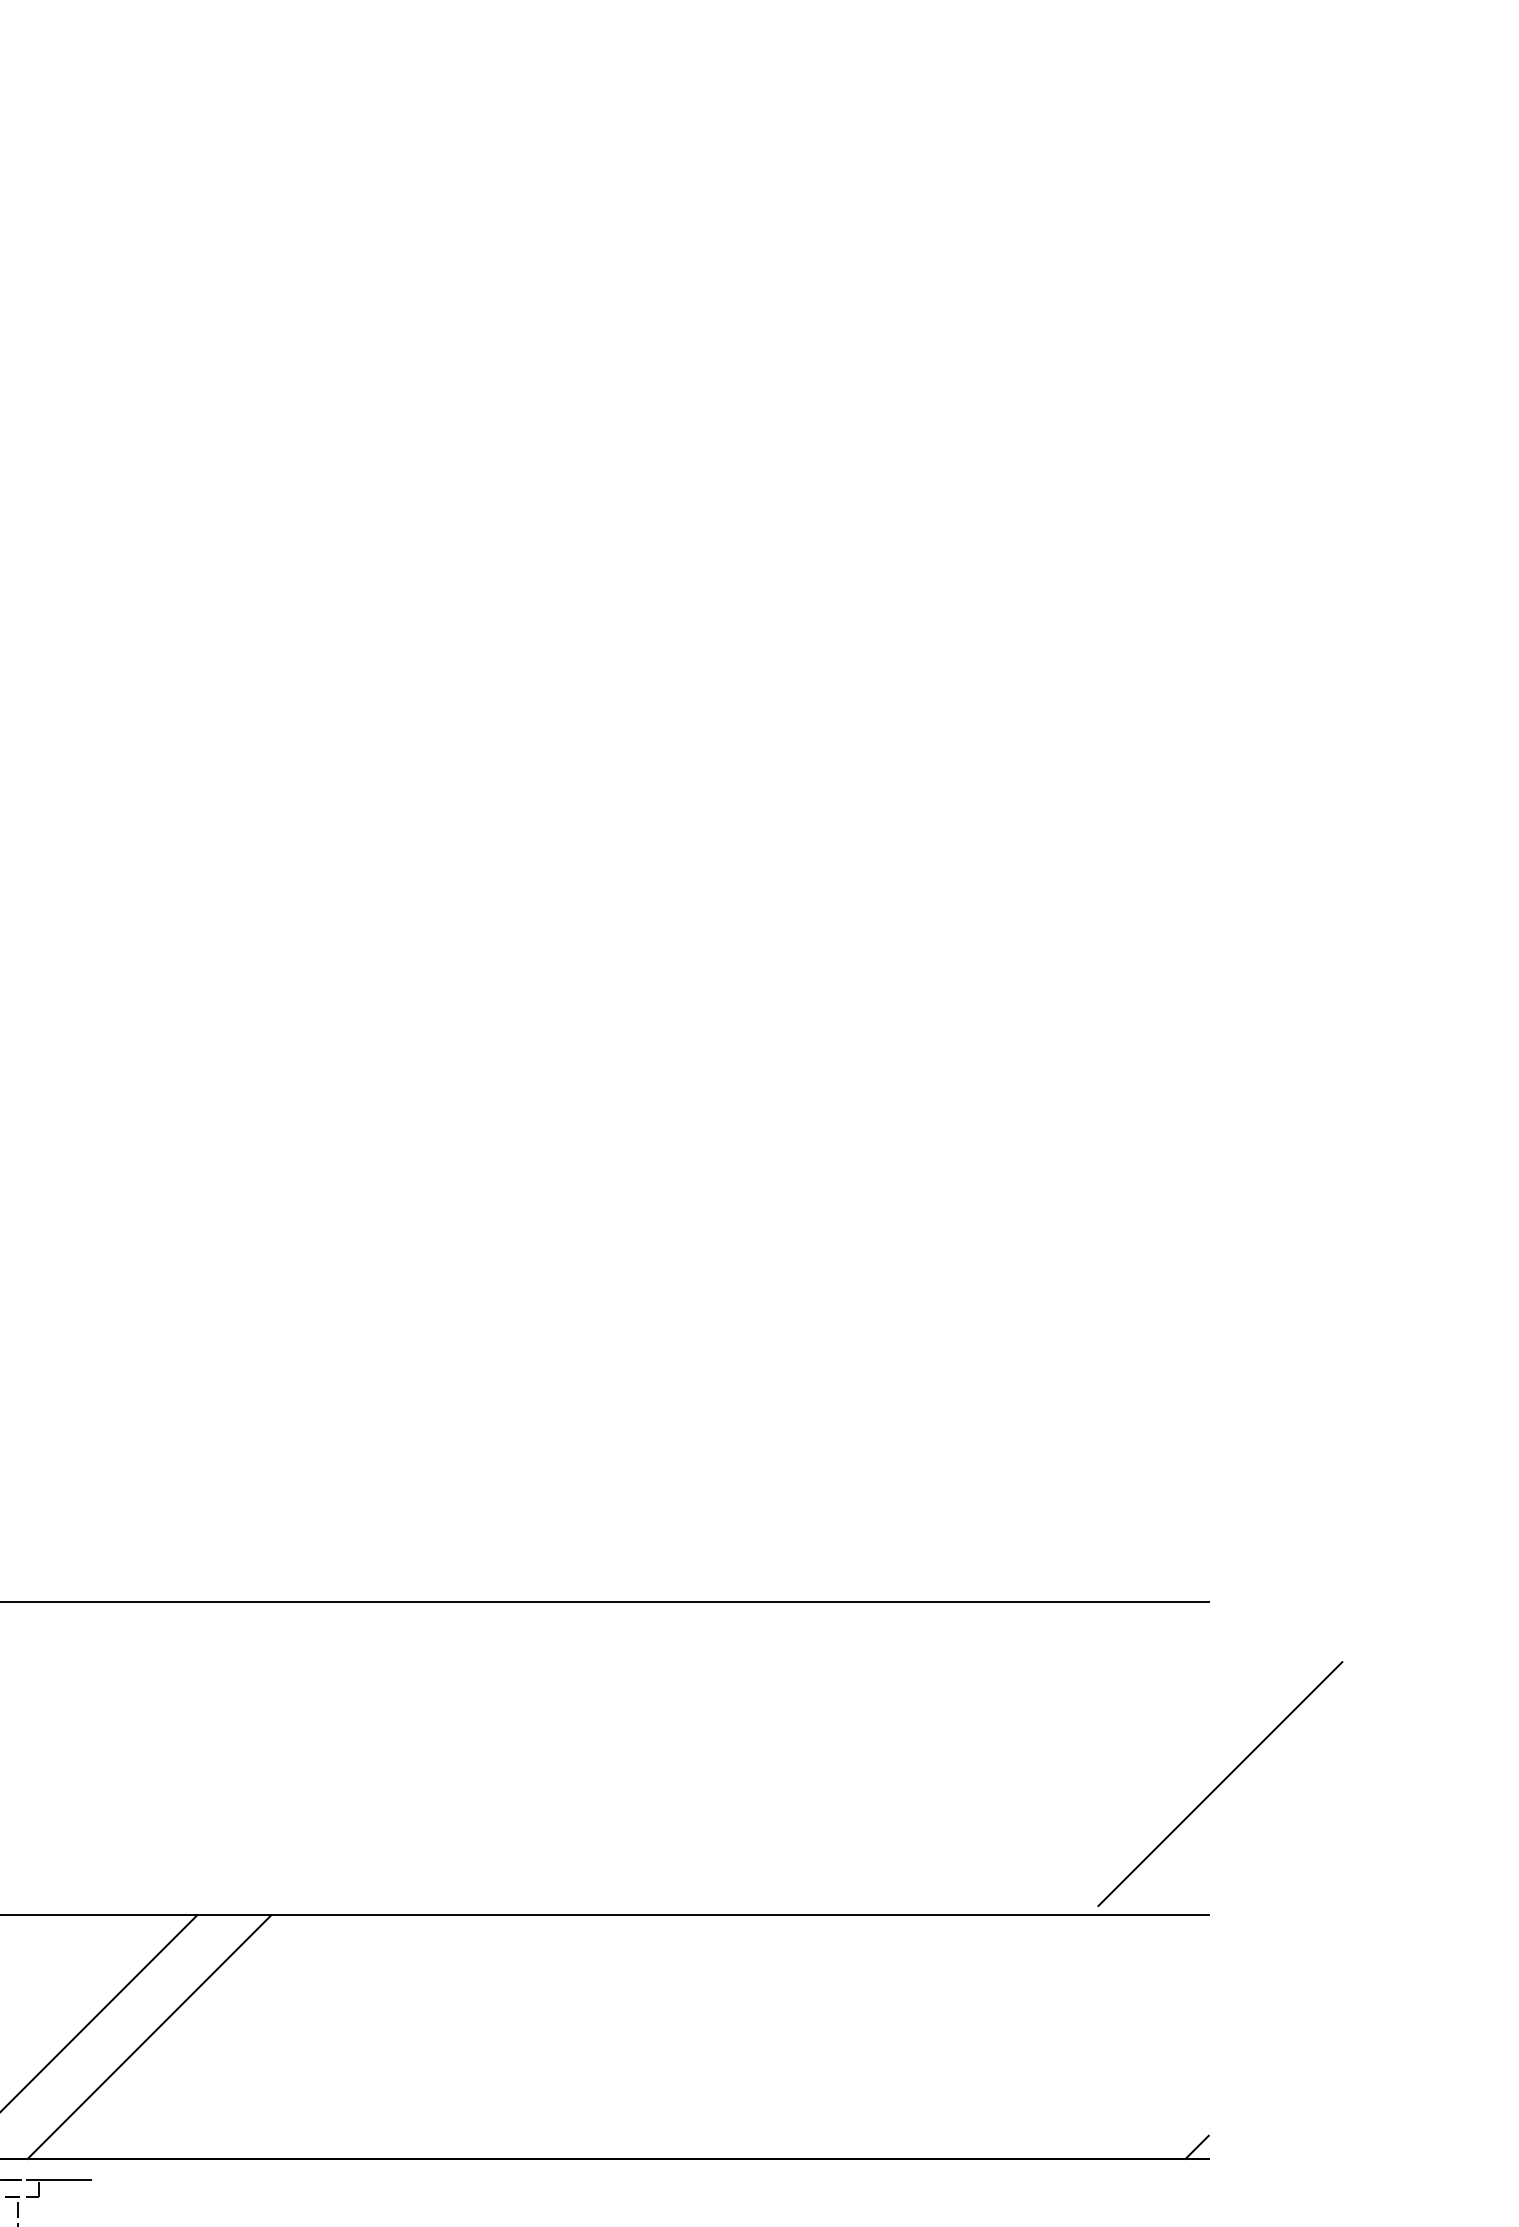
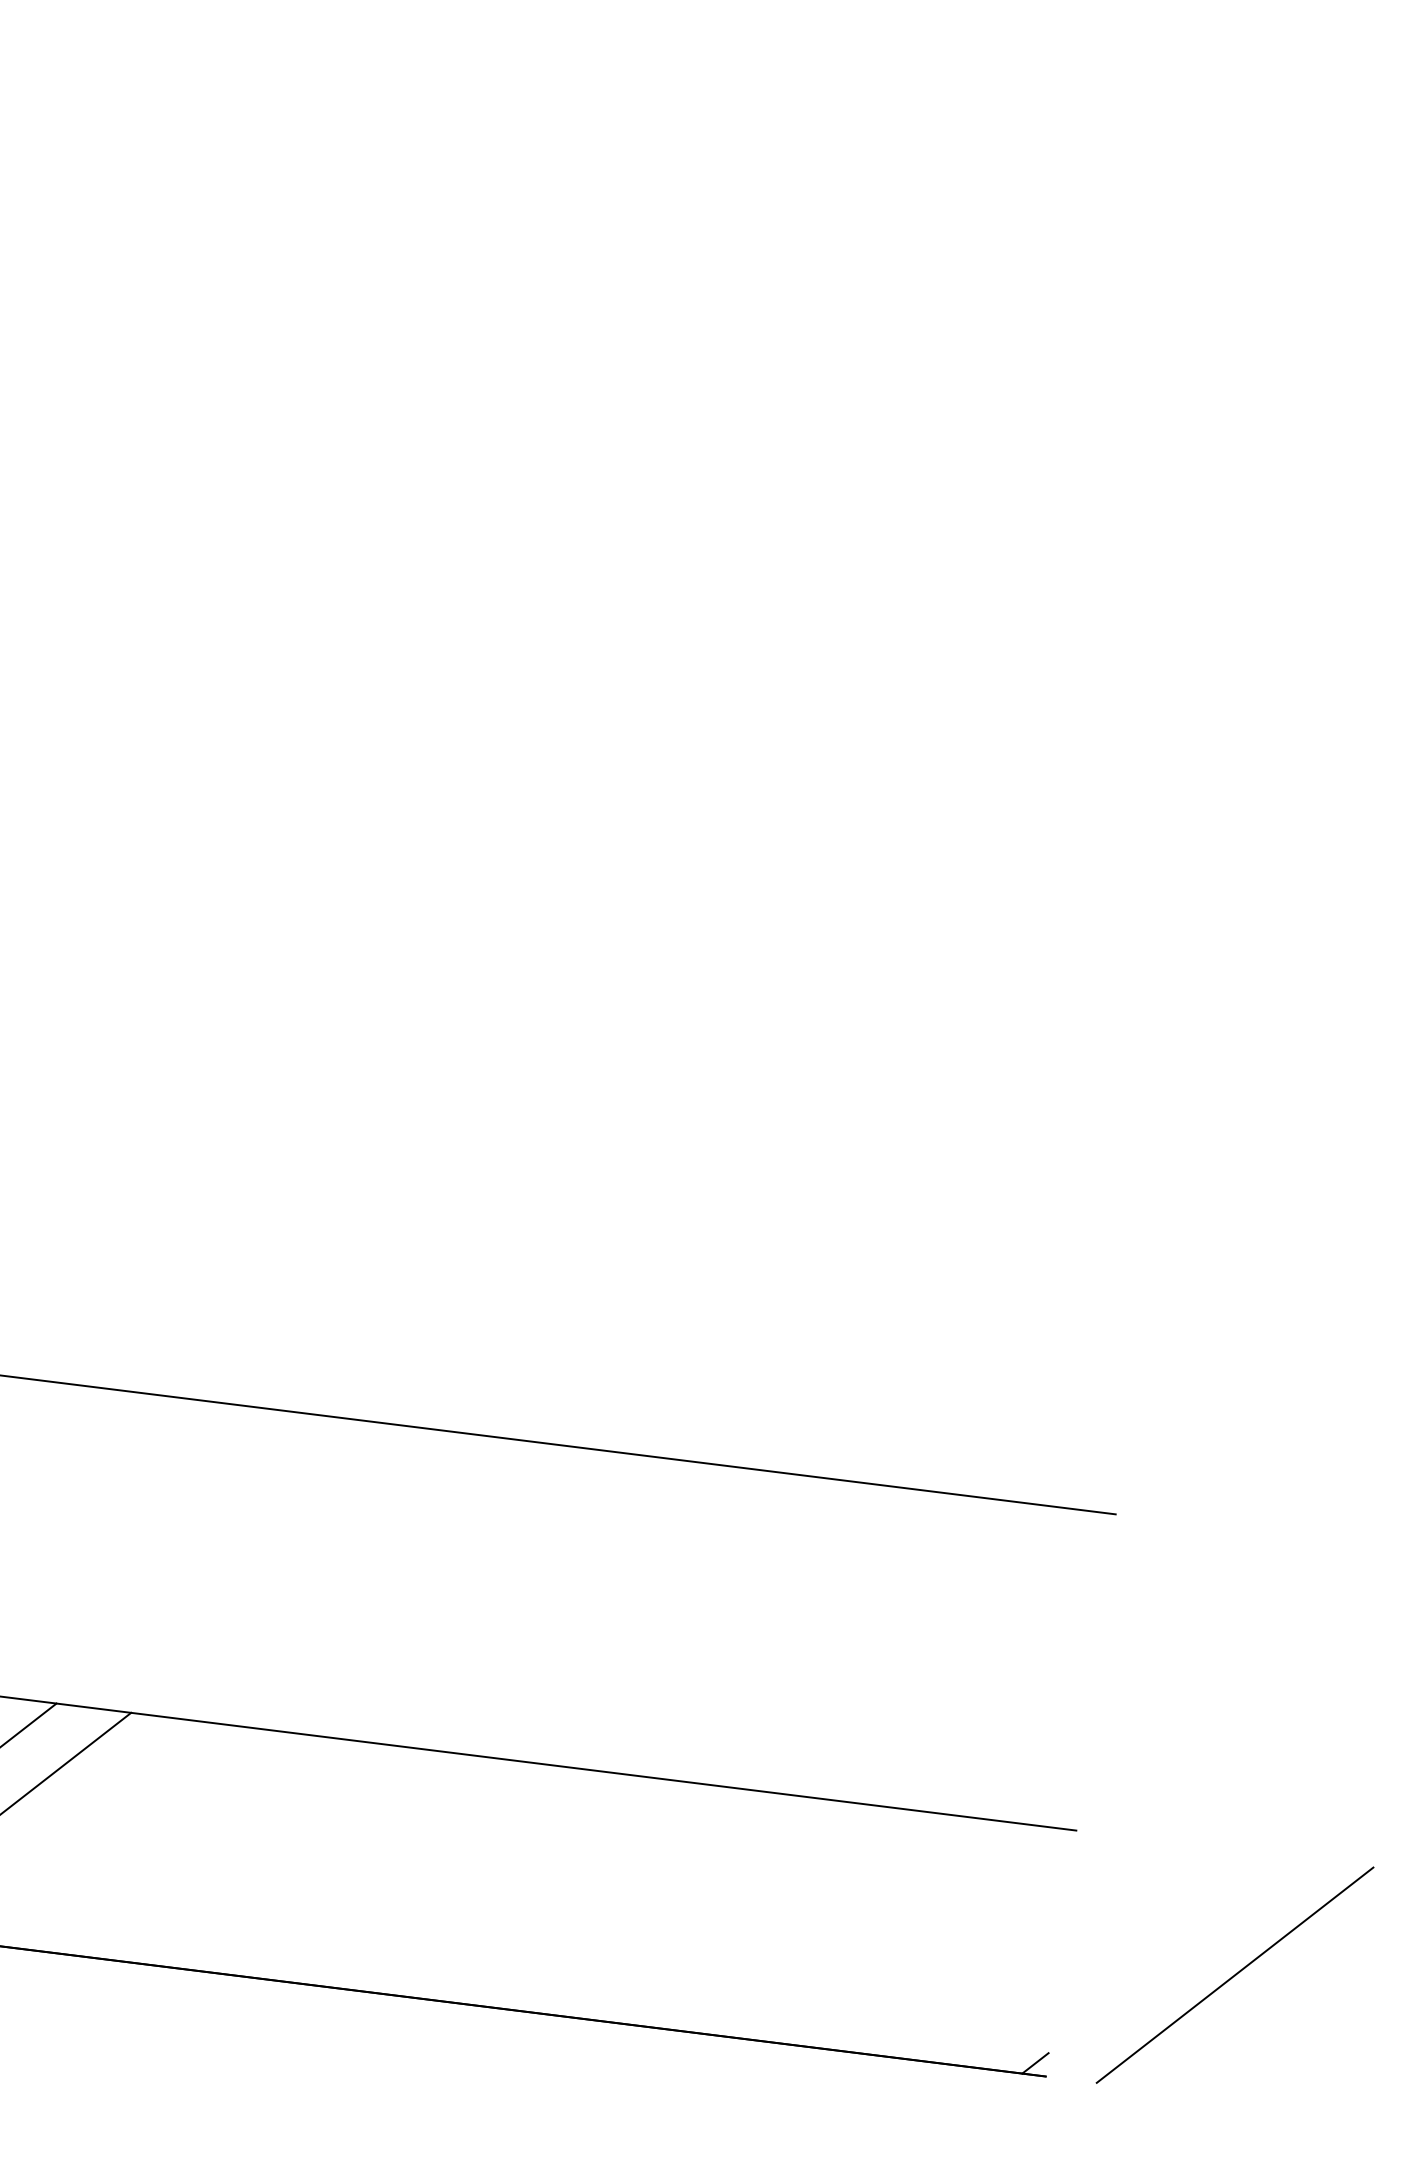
line: (1220, 1784) -> (1235, 1975), moved

